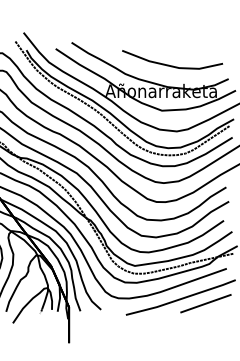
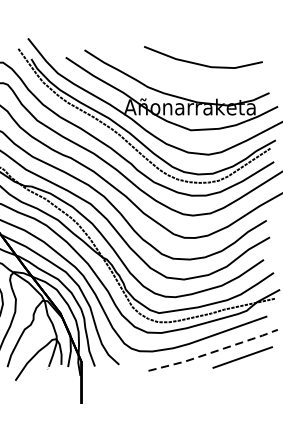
line: (169, 64) -> (199, 62), moved
line: (181, 298) -> (213, 351), solid -> dashed

